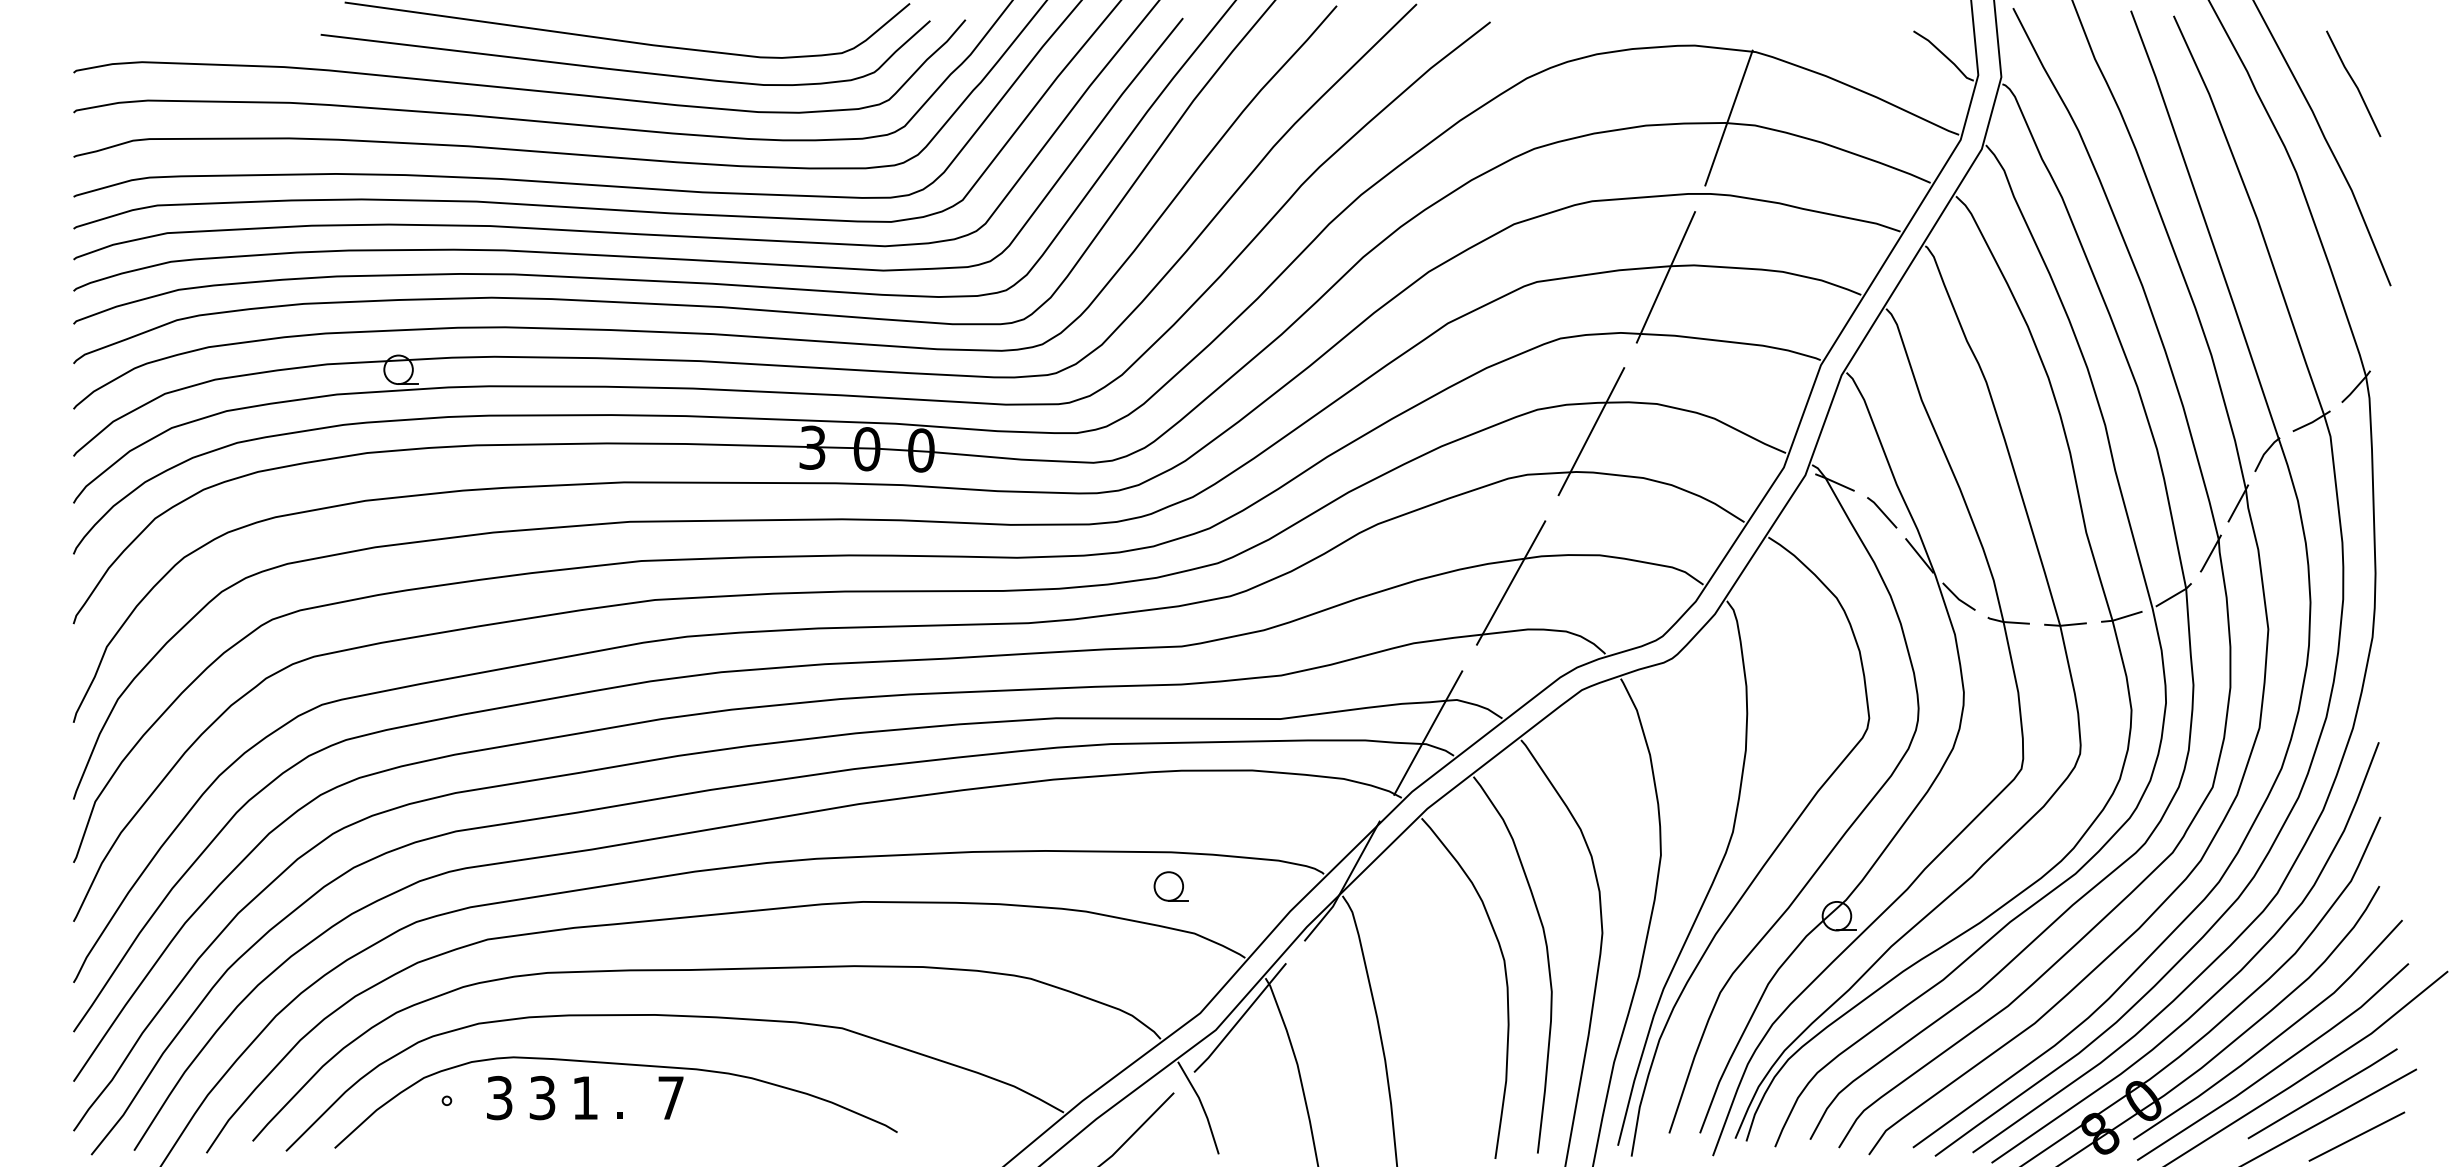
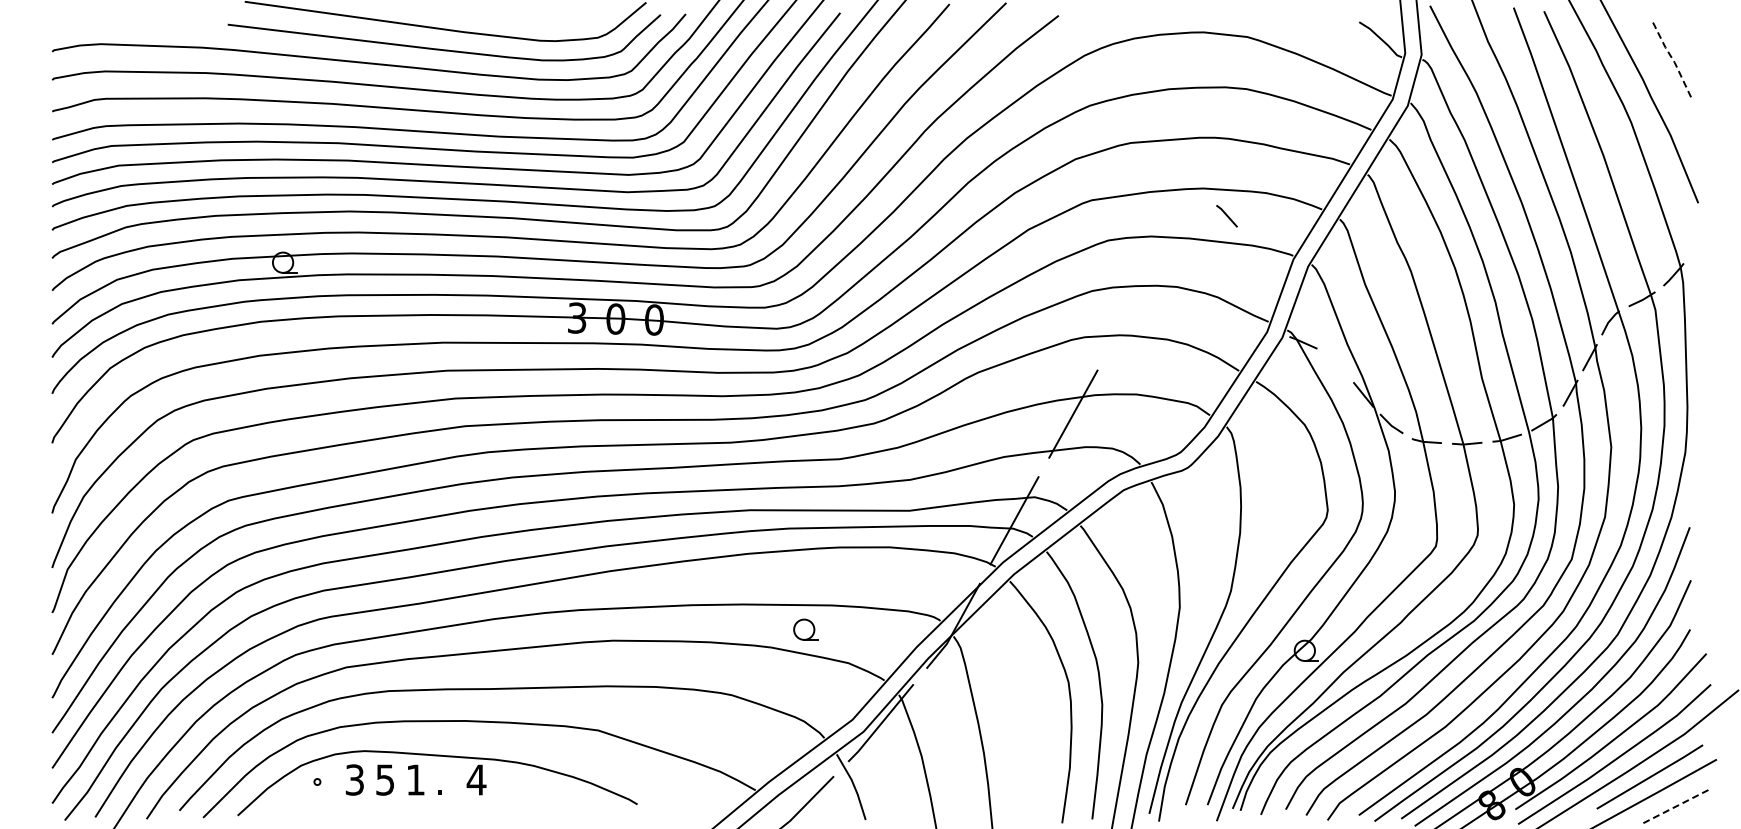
line: (2354, 83) -> (1672, 59), solid -> dashed
line: (1728, 117) -> (1227, 83), removed
line: (1666, 276) -> (1183, 196), removed
line: (1591, 431) -> (1130, 306), removed
line: (1881, 513) -> (1226, 216), moved
part: (1170, 886) -> (805, 629), moved
text: (542, 1097) -> (385, 779), 3 -> 5
text: (670, 1097) -> (476, 779), 7 -> 4
line: (2355, 1136) -> (1673, 807), solid -> dashed

